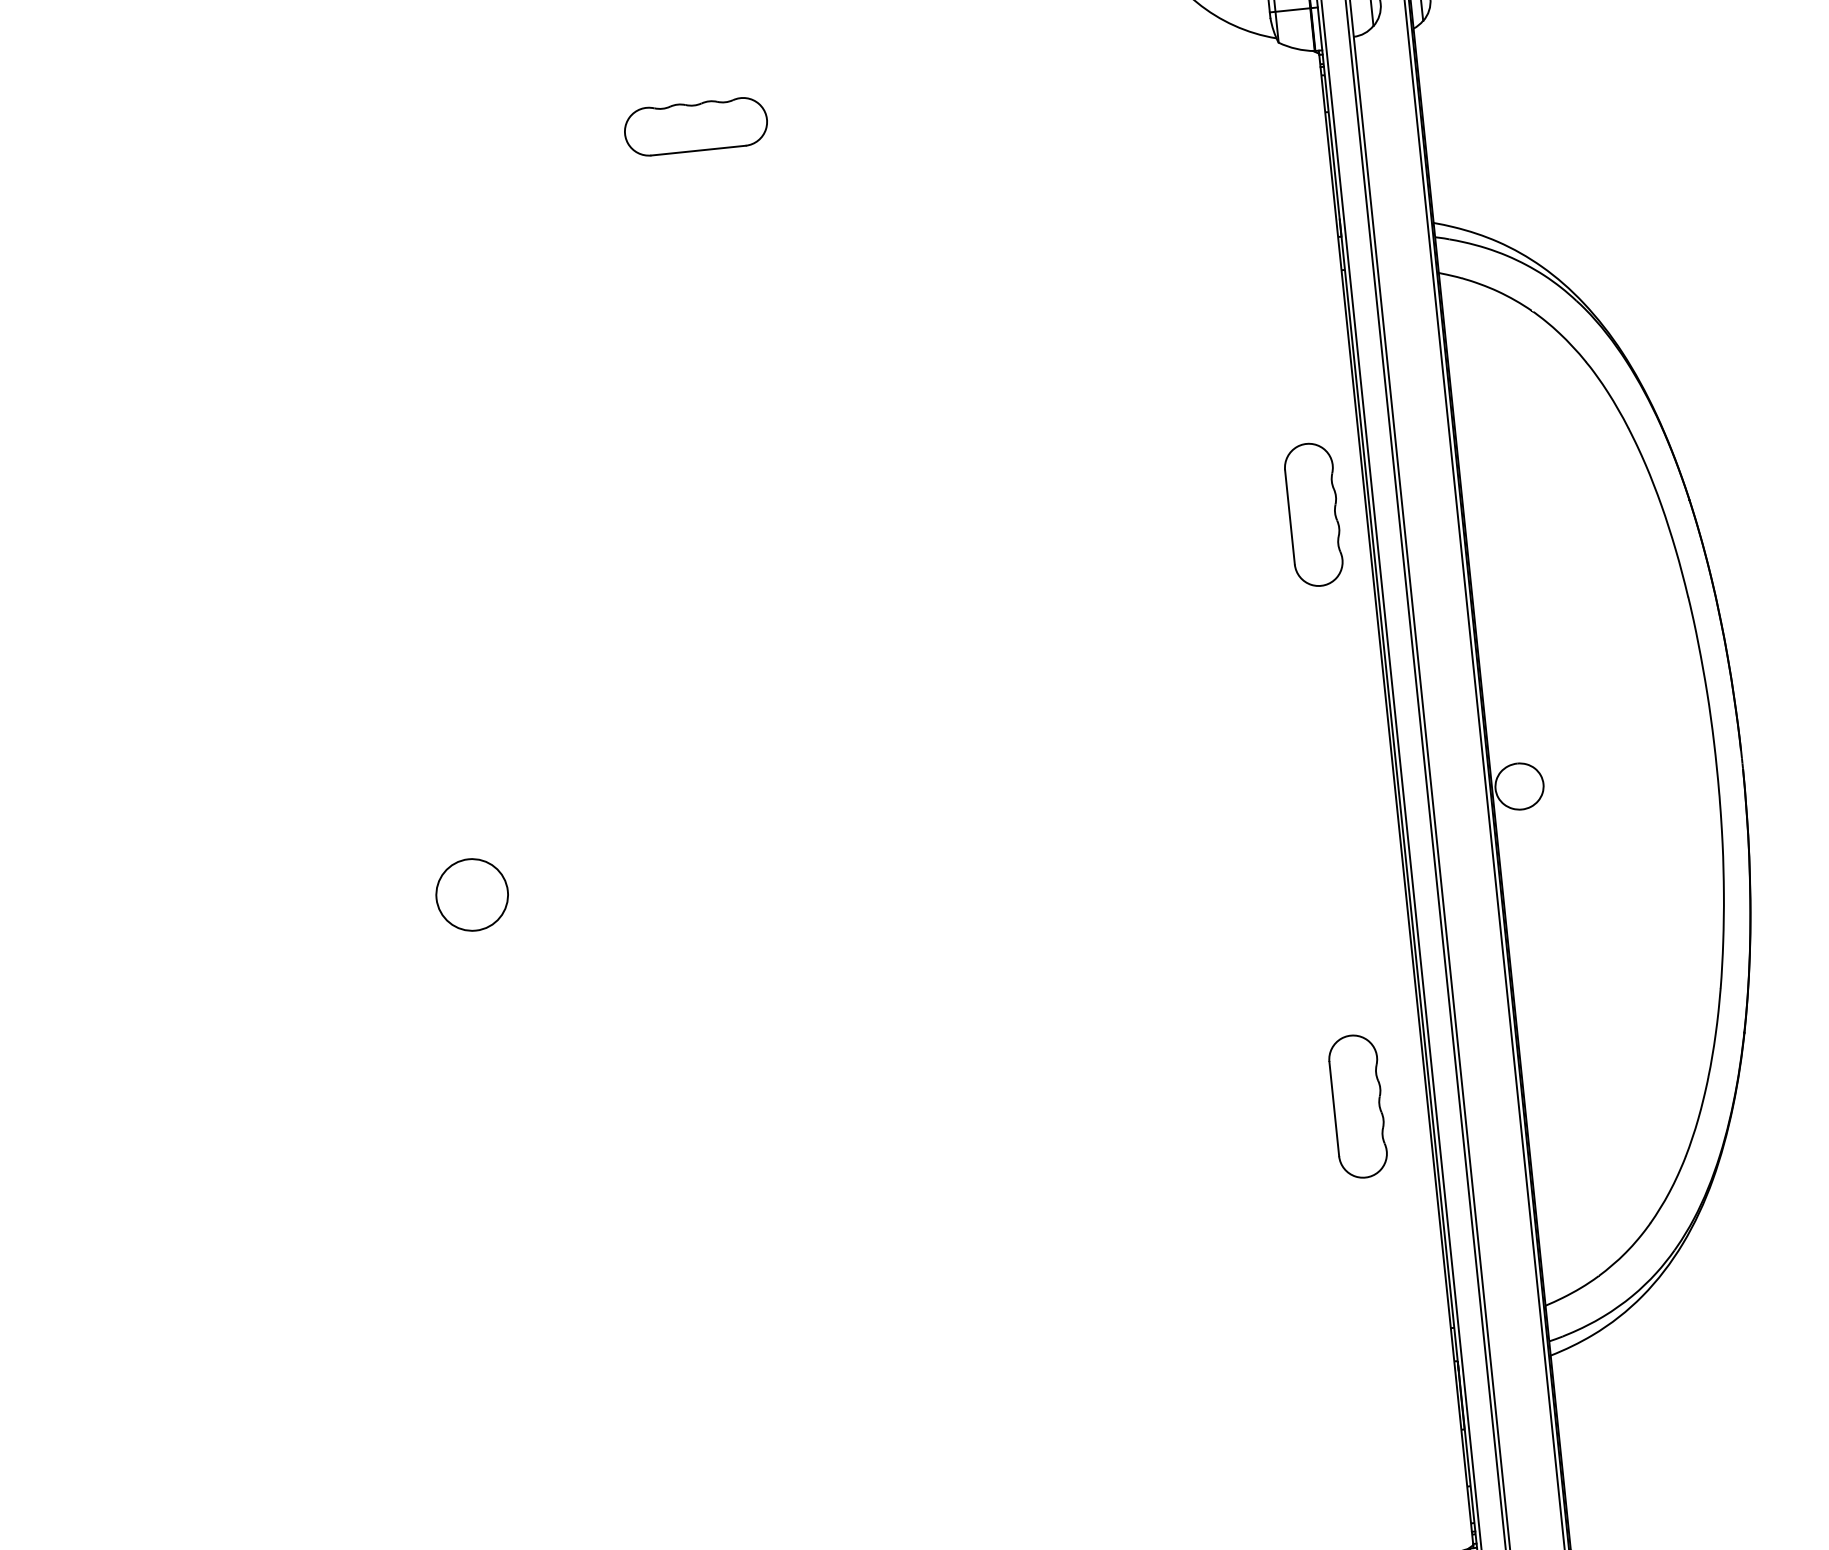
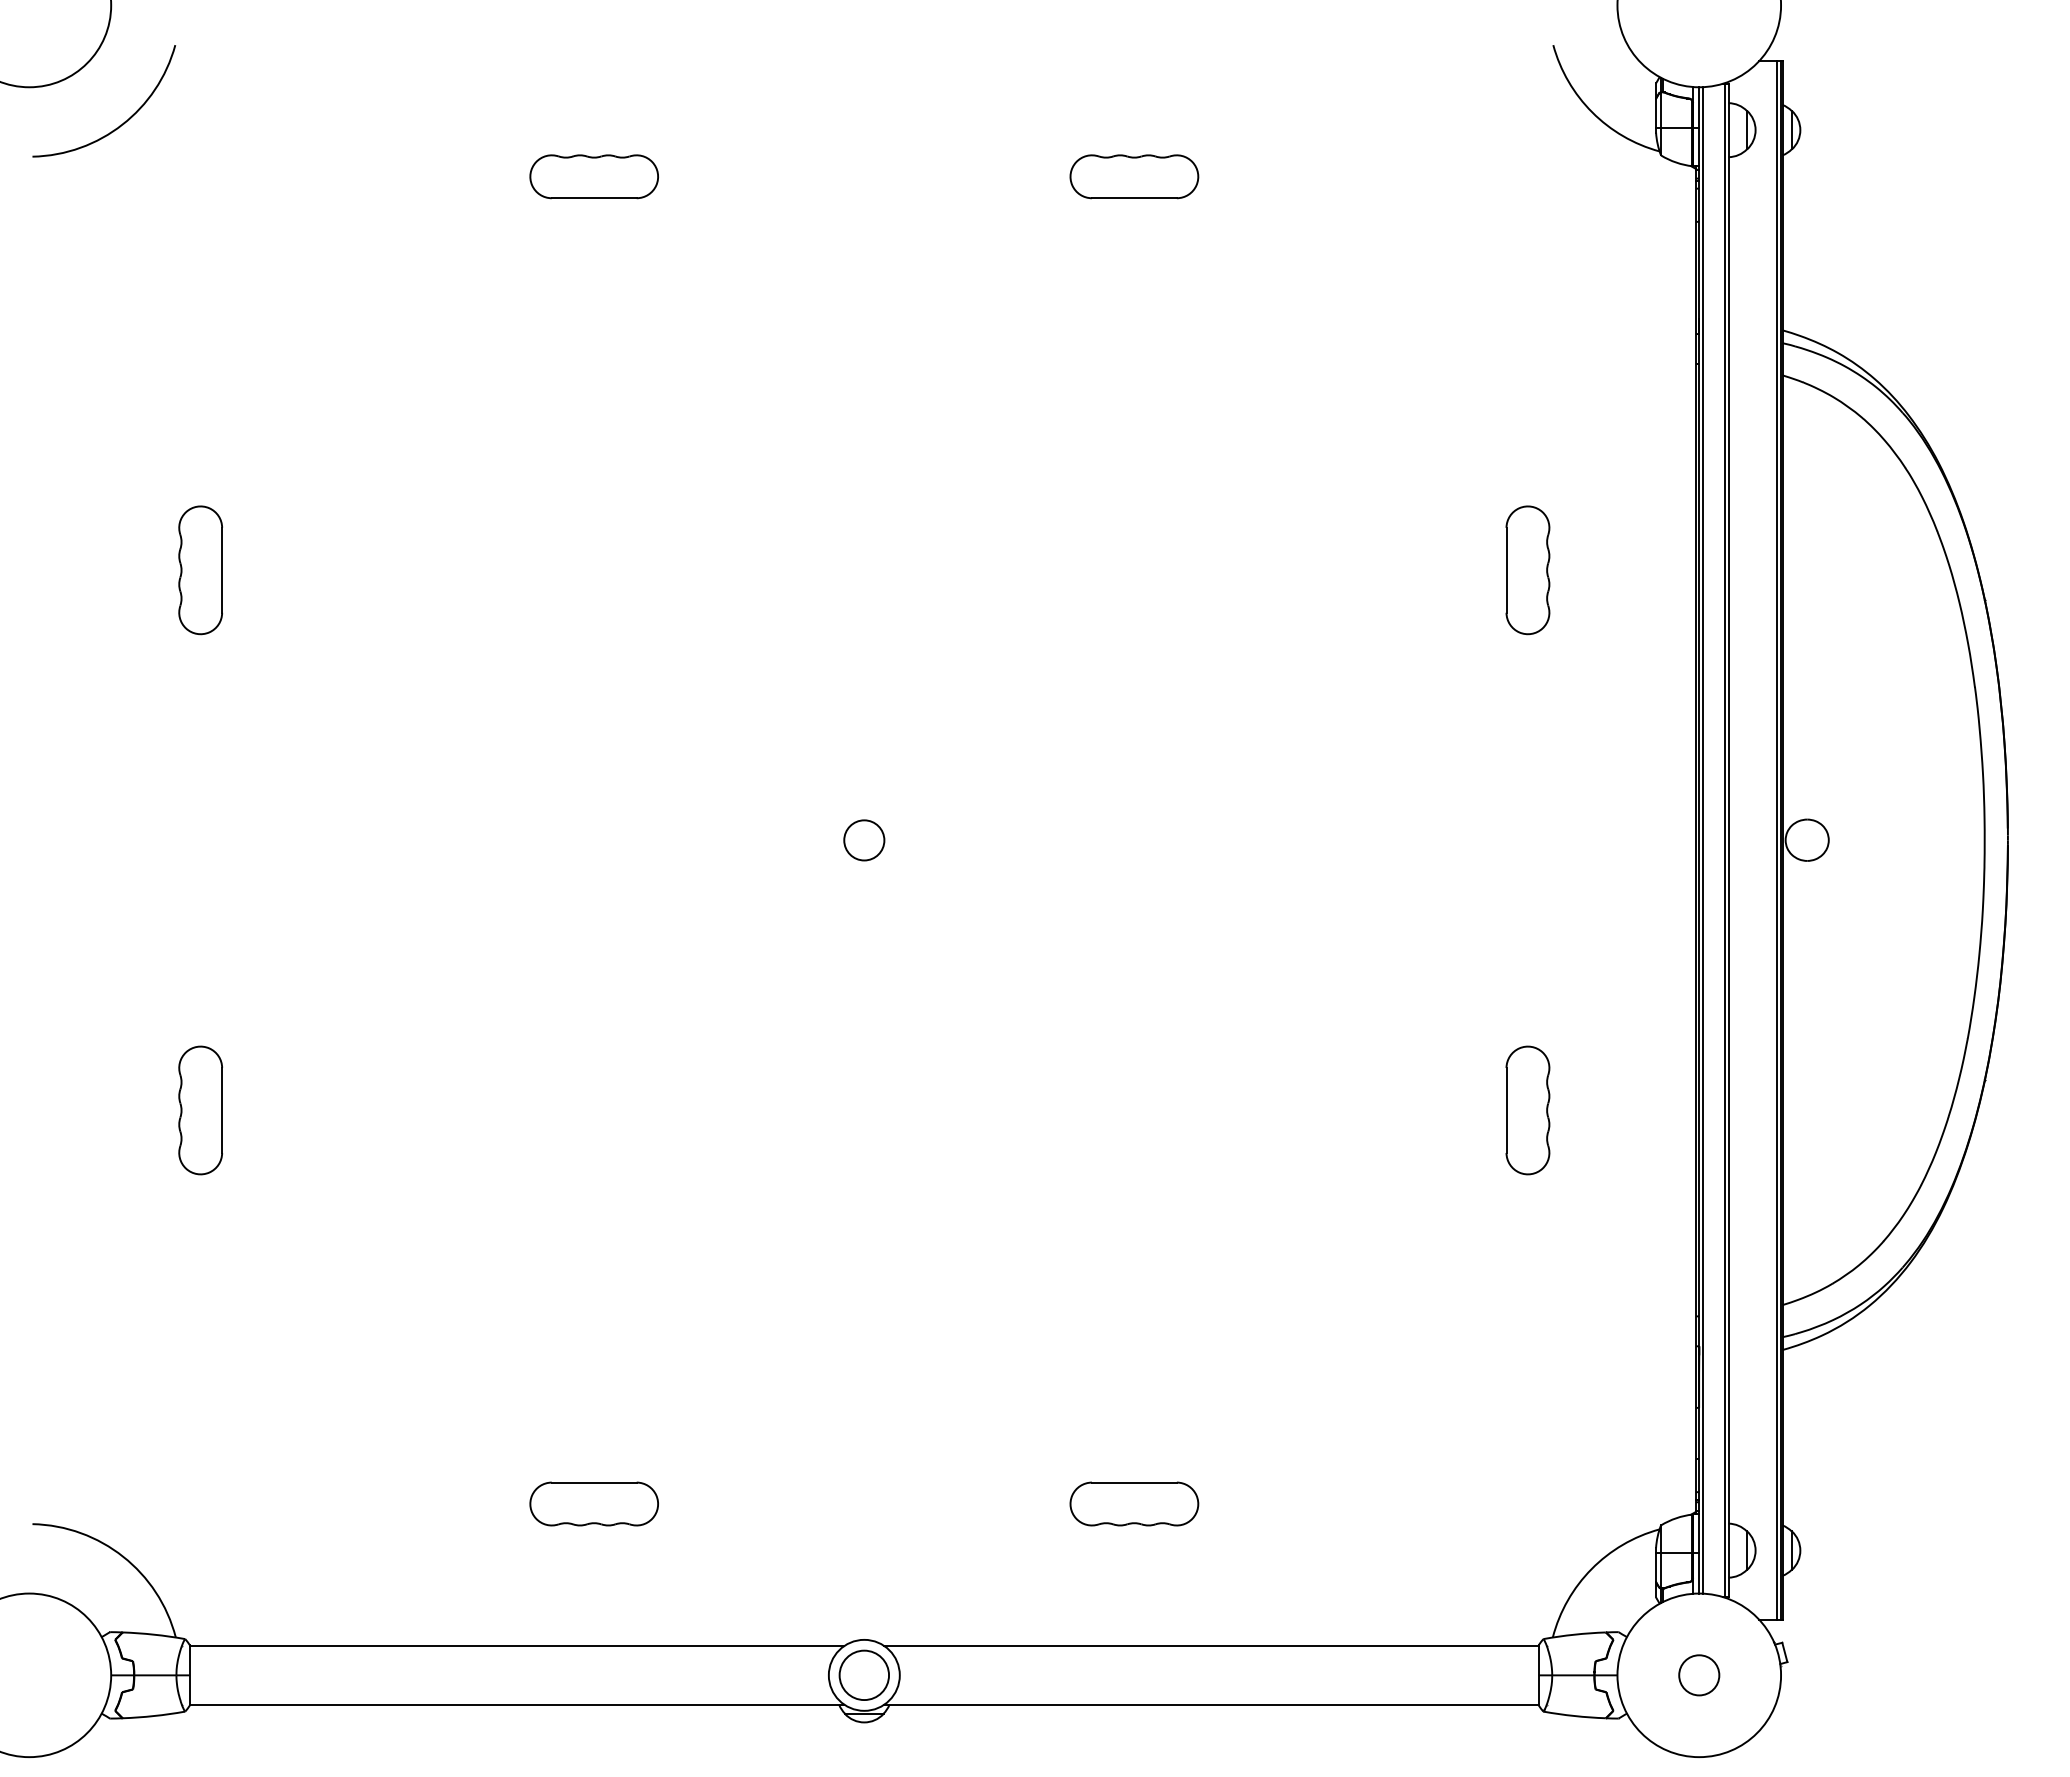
part: (95, 188) -> (593, 176), added
part: (1313, 515) -> (1527, 570), moved
circle: (472, 895) -> (864, 840), size x0.62
part: (1357, 1106) -> (1527, 1110), moved

